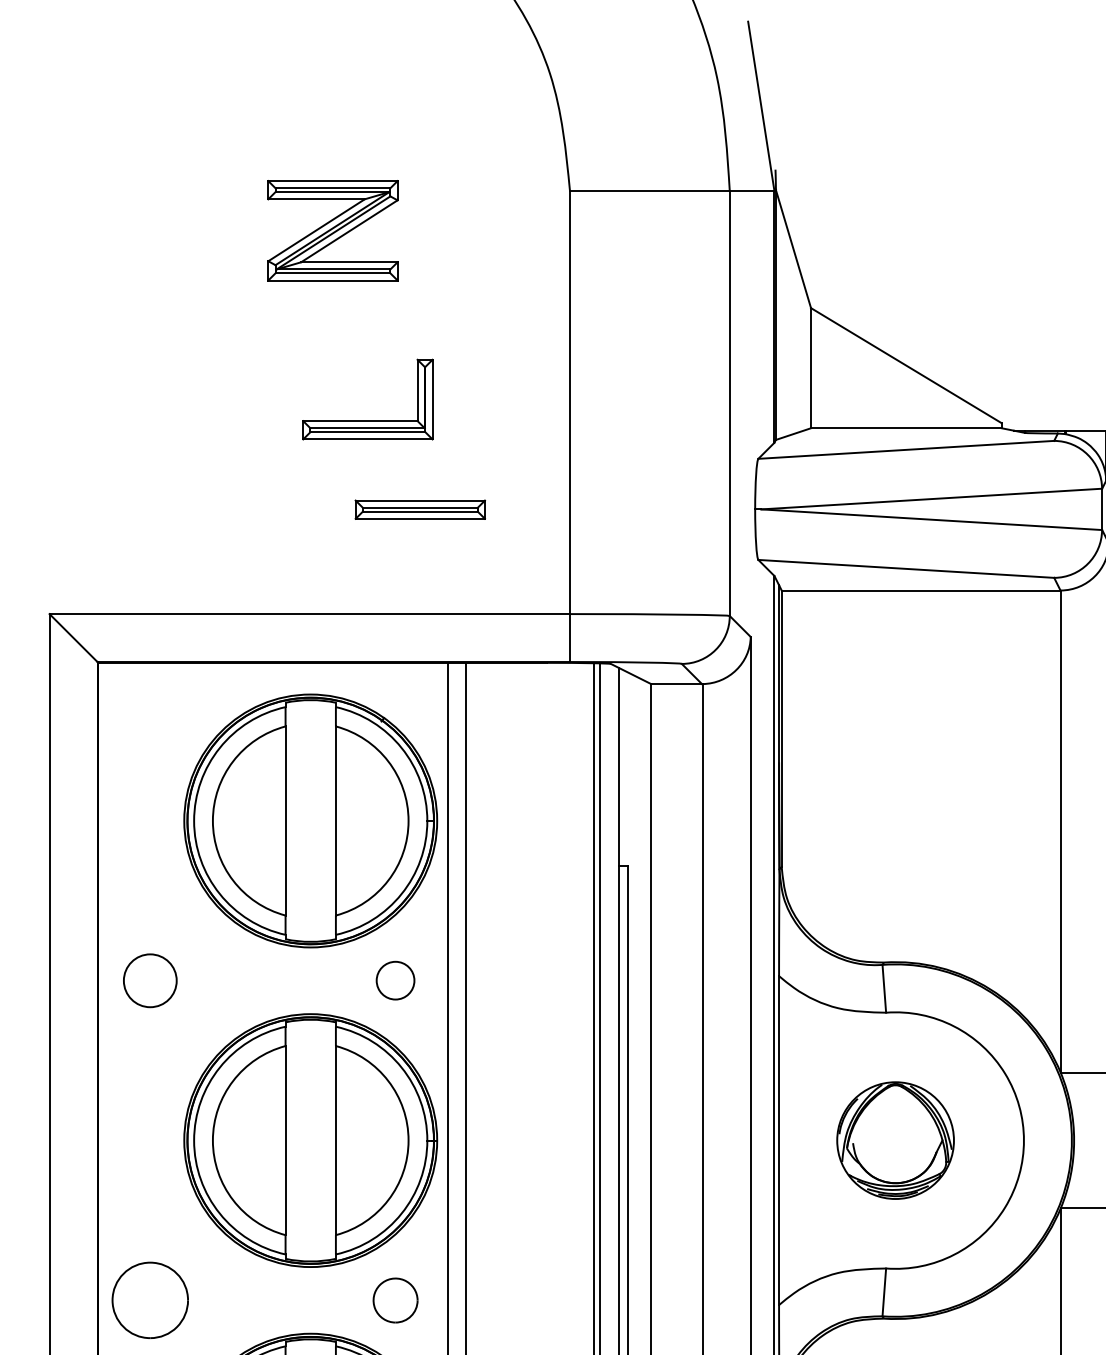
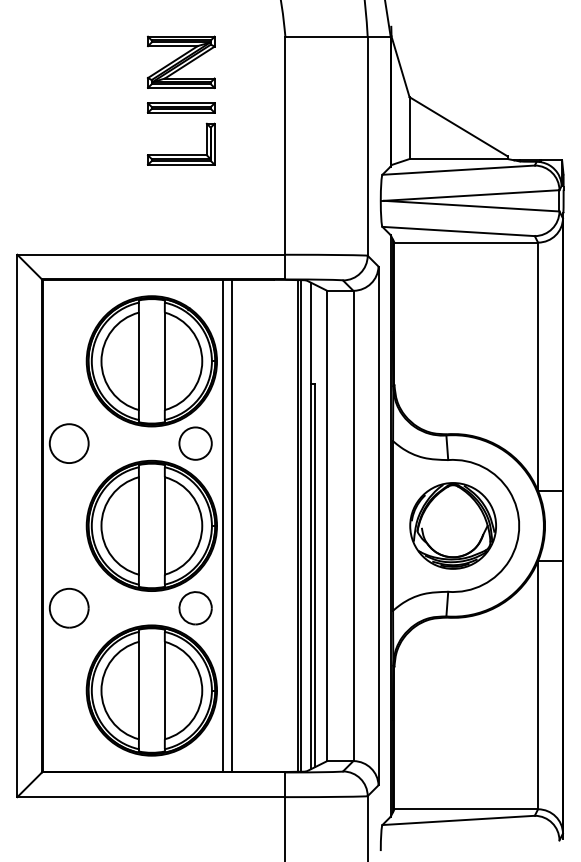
part: (333, 229) -> (181, 61), moved
part: (420, 508) -> (181, 107), moved
circle: (148, 980) -> (68, 443), size x1.43
circle: (395, 980) -> (195, 443), size x1.67
part: (894, 1139) -> (452, 525), size x1.43
part: (395, 1300) -> (195, 608), size x1.43

